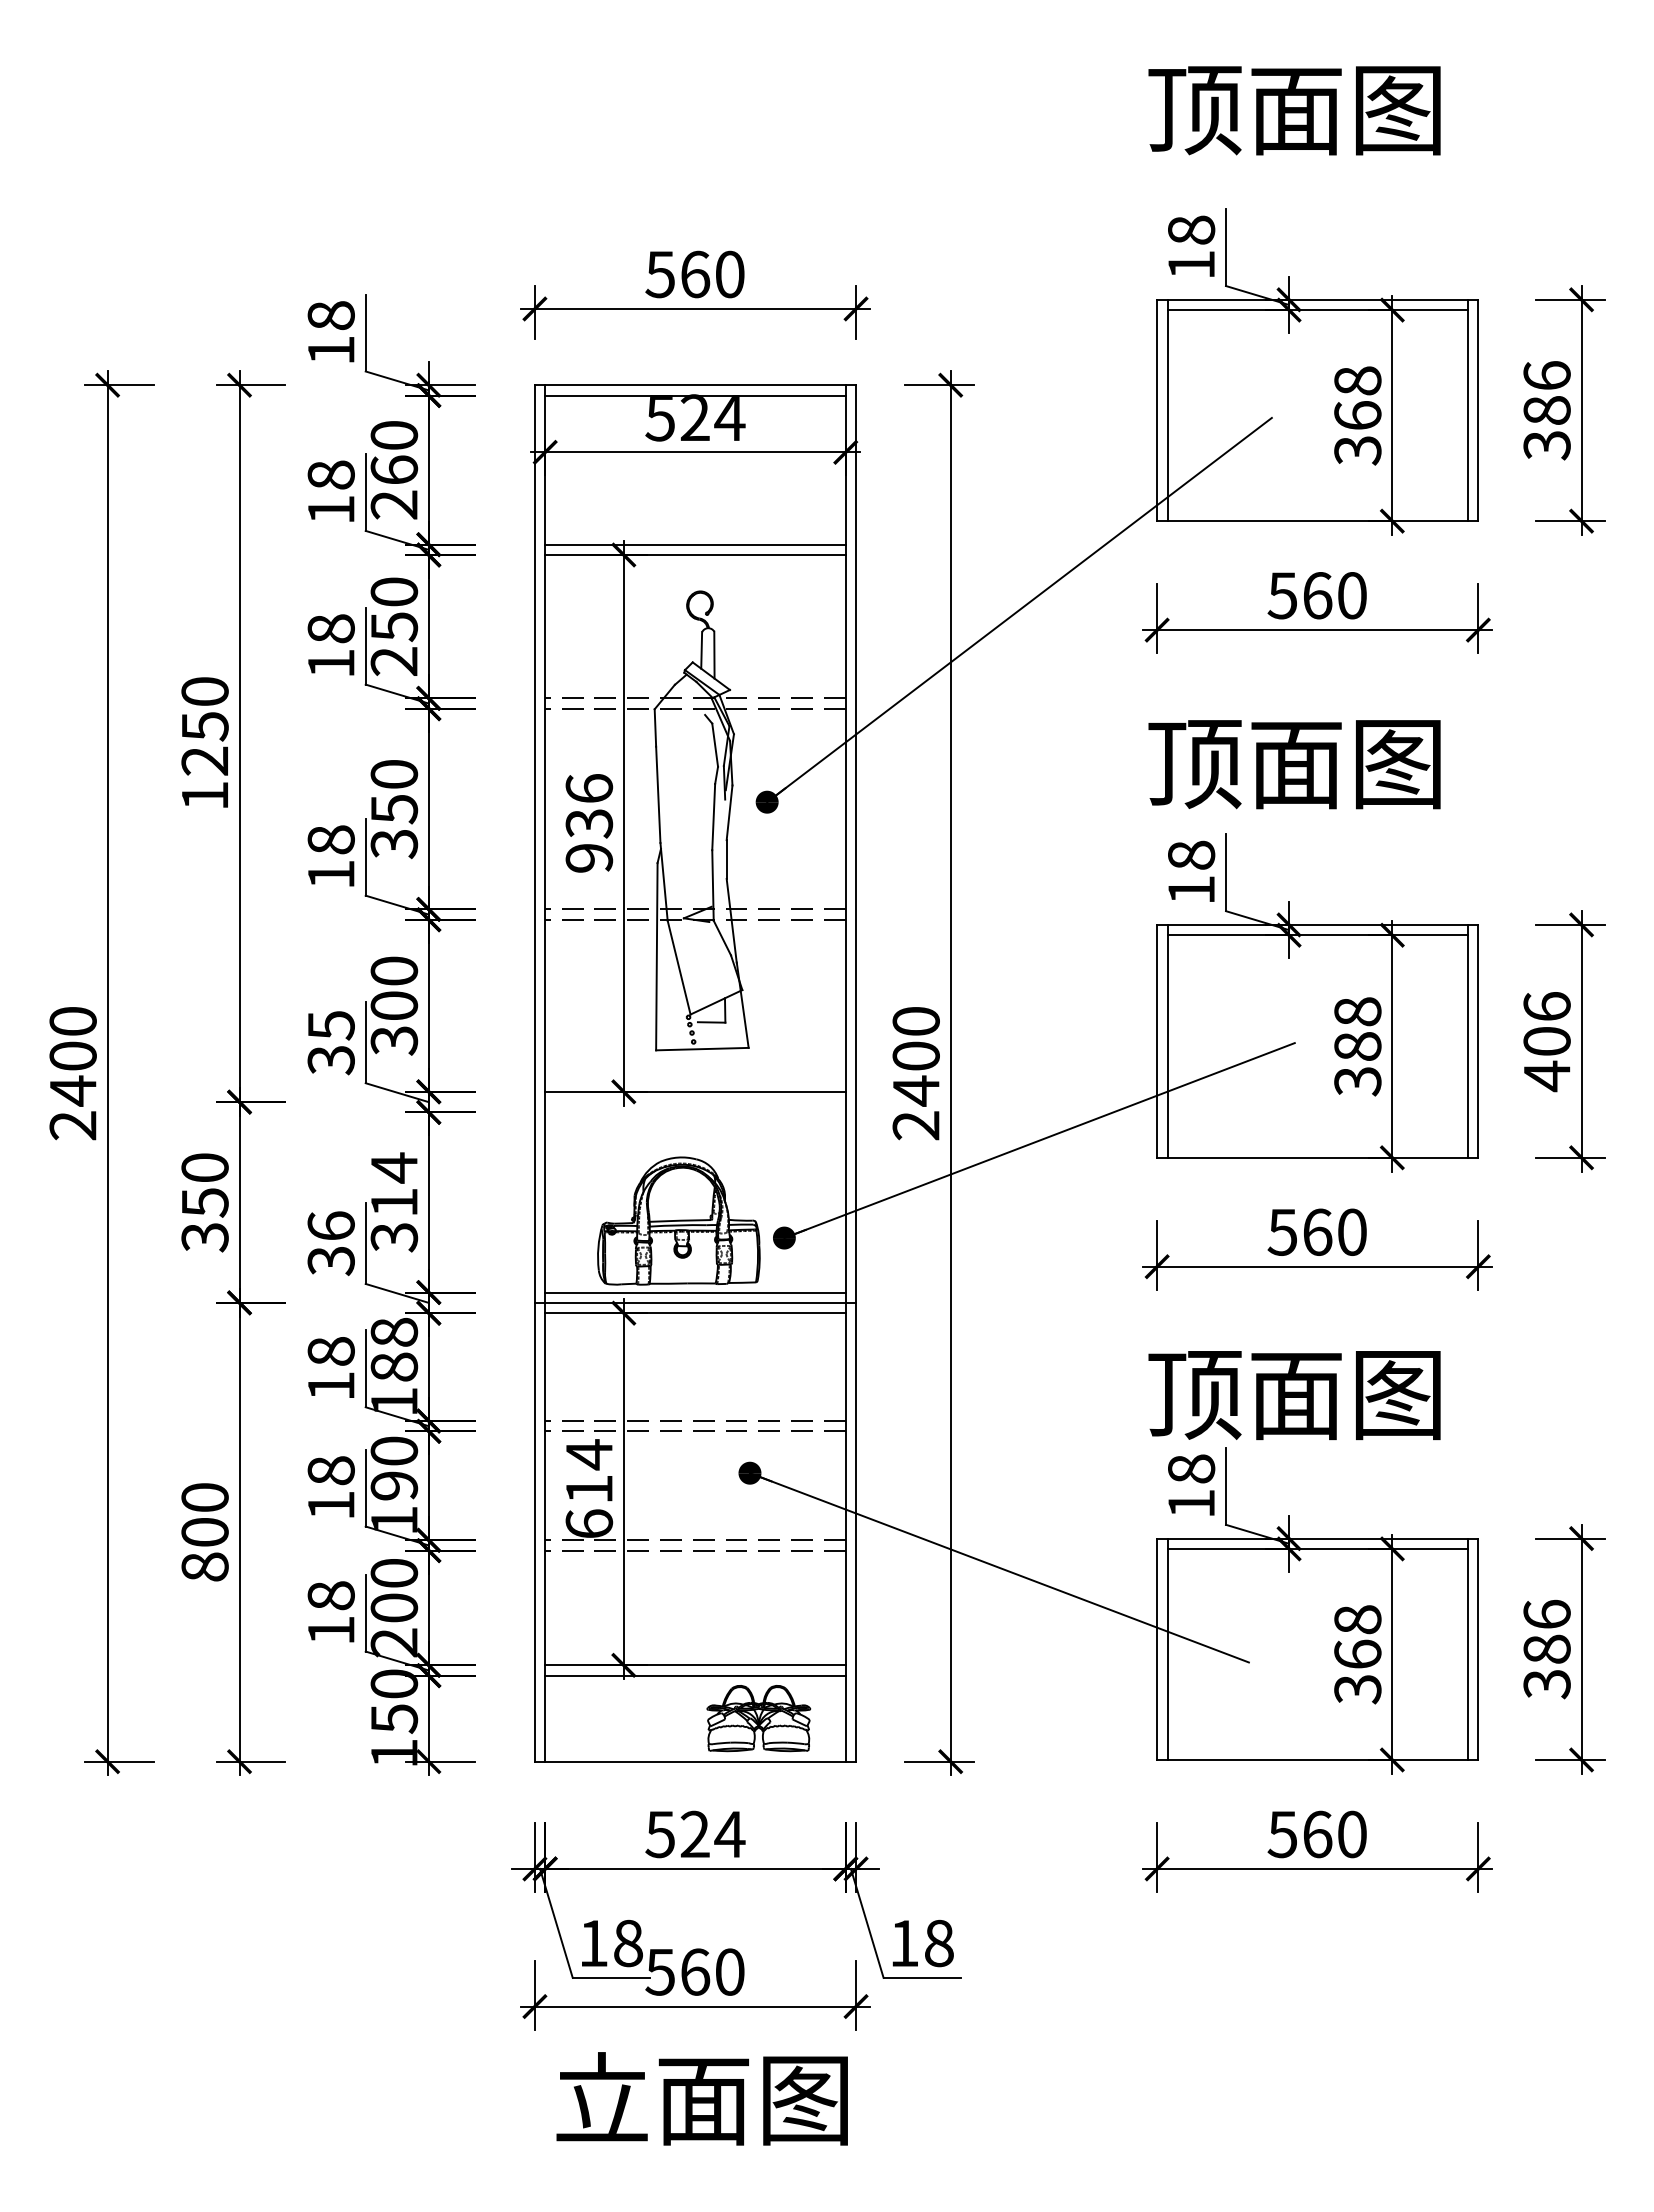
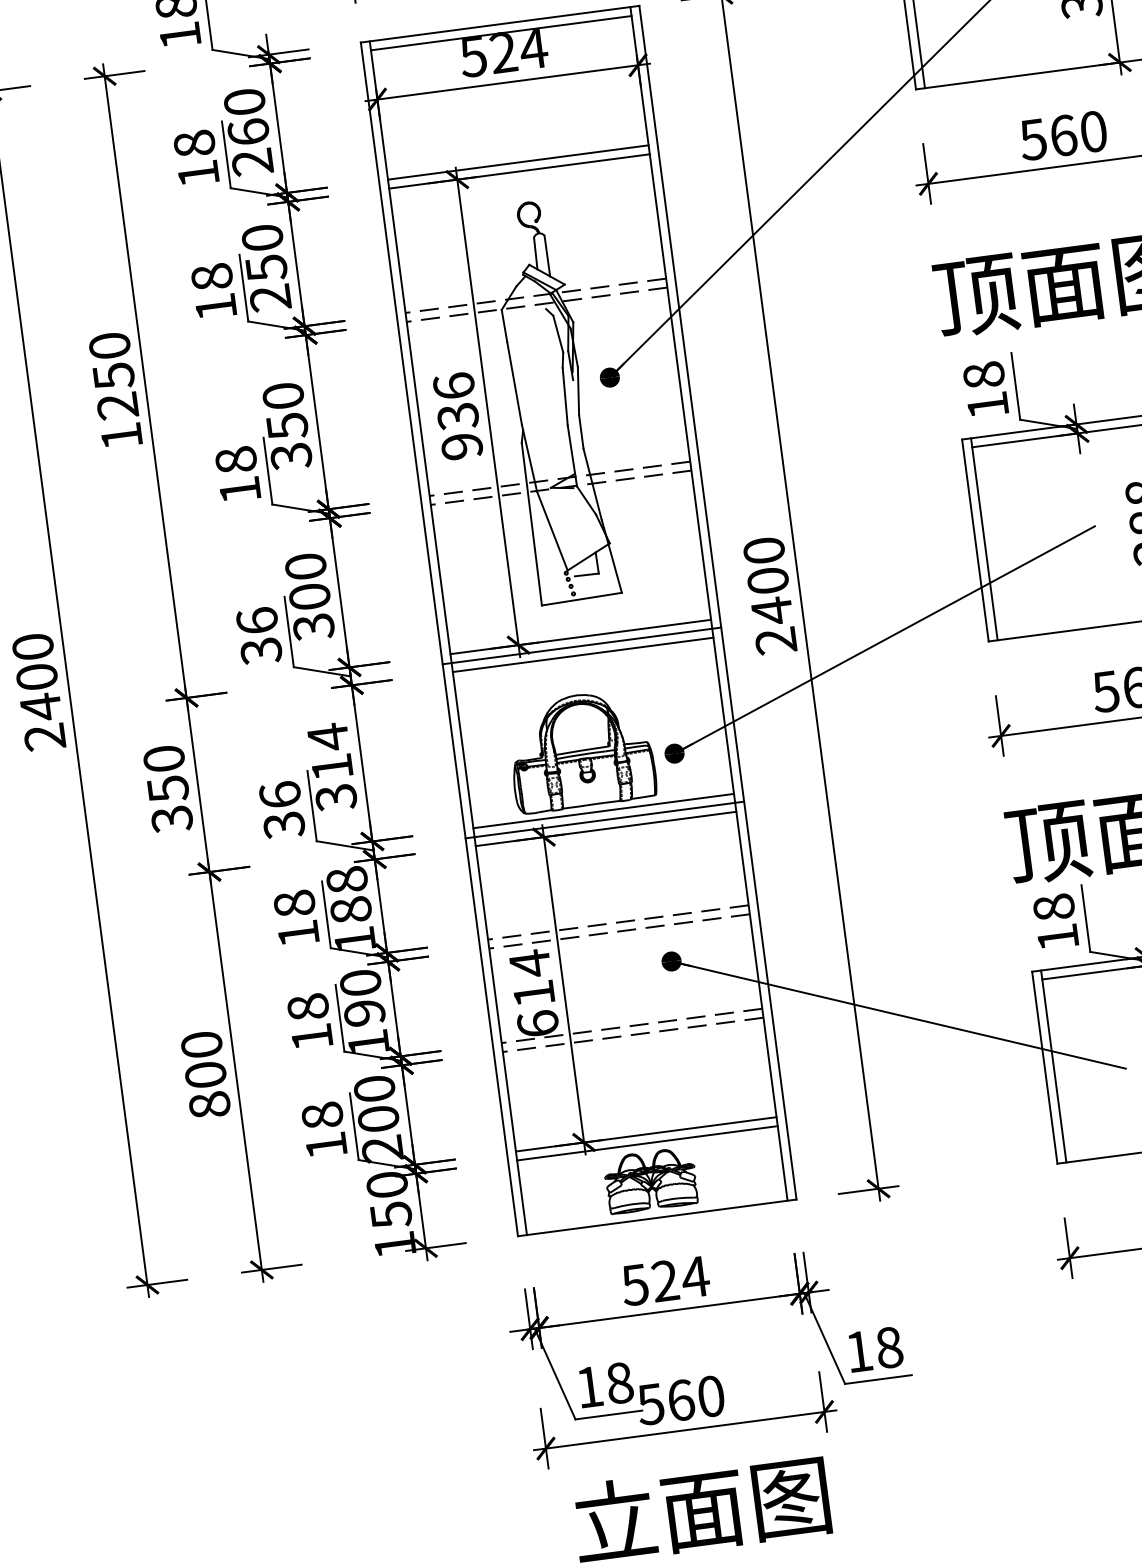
text: (330, 1025) -> (256, 621), 35 -> 36
line: (695, 1102) -> (582, 646), added
line: (695, 1112) -> (583, 654), added
part: (758, 1718) -> (650, 1180), moved

